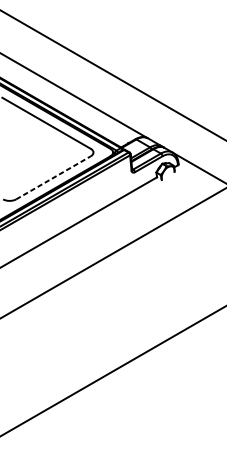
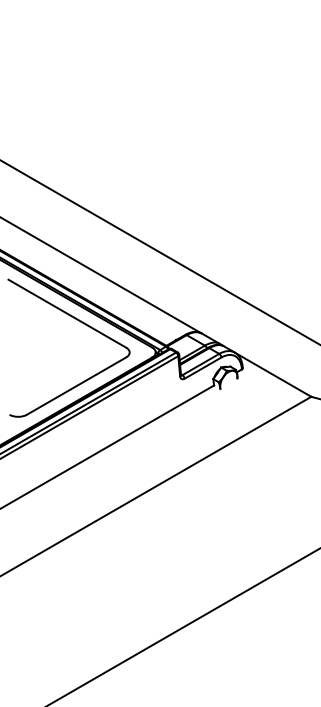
line: (53, 177) -> (76, 385), dashed -> solid

